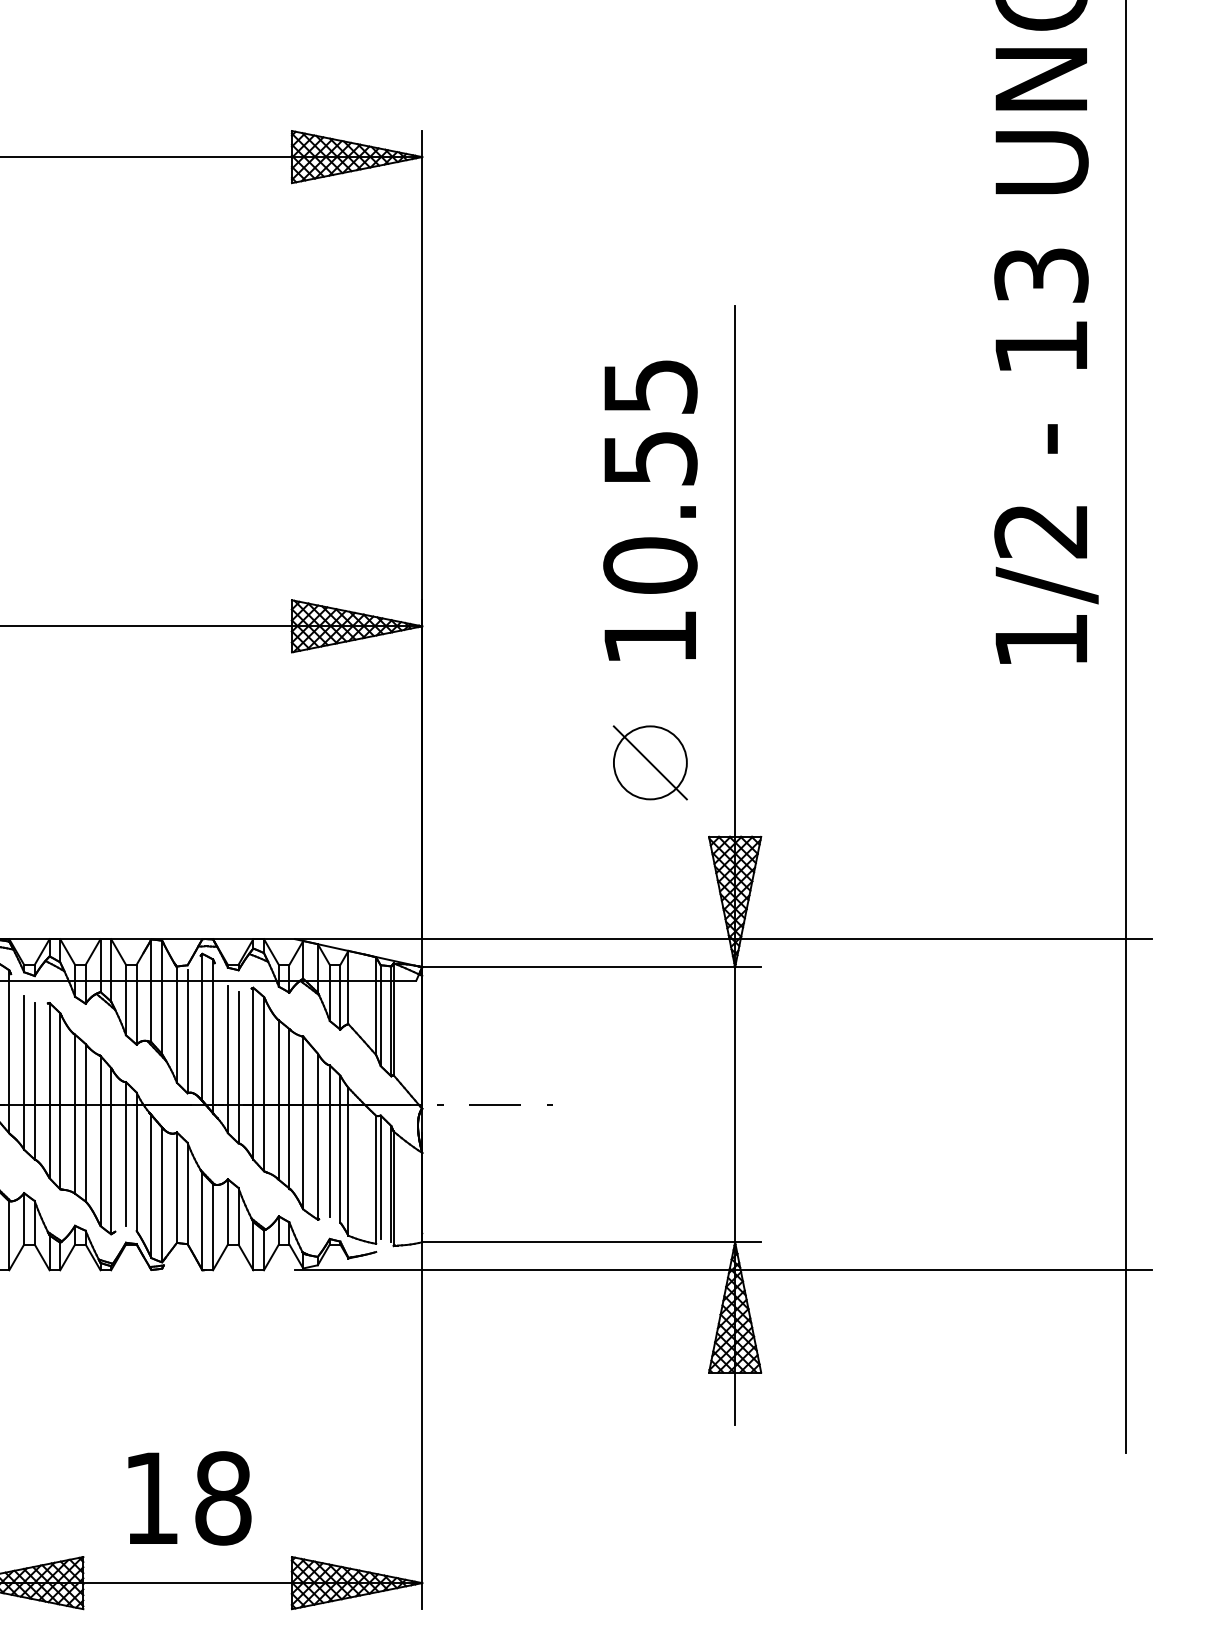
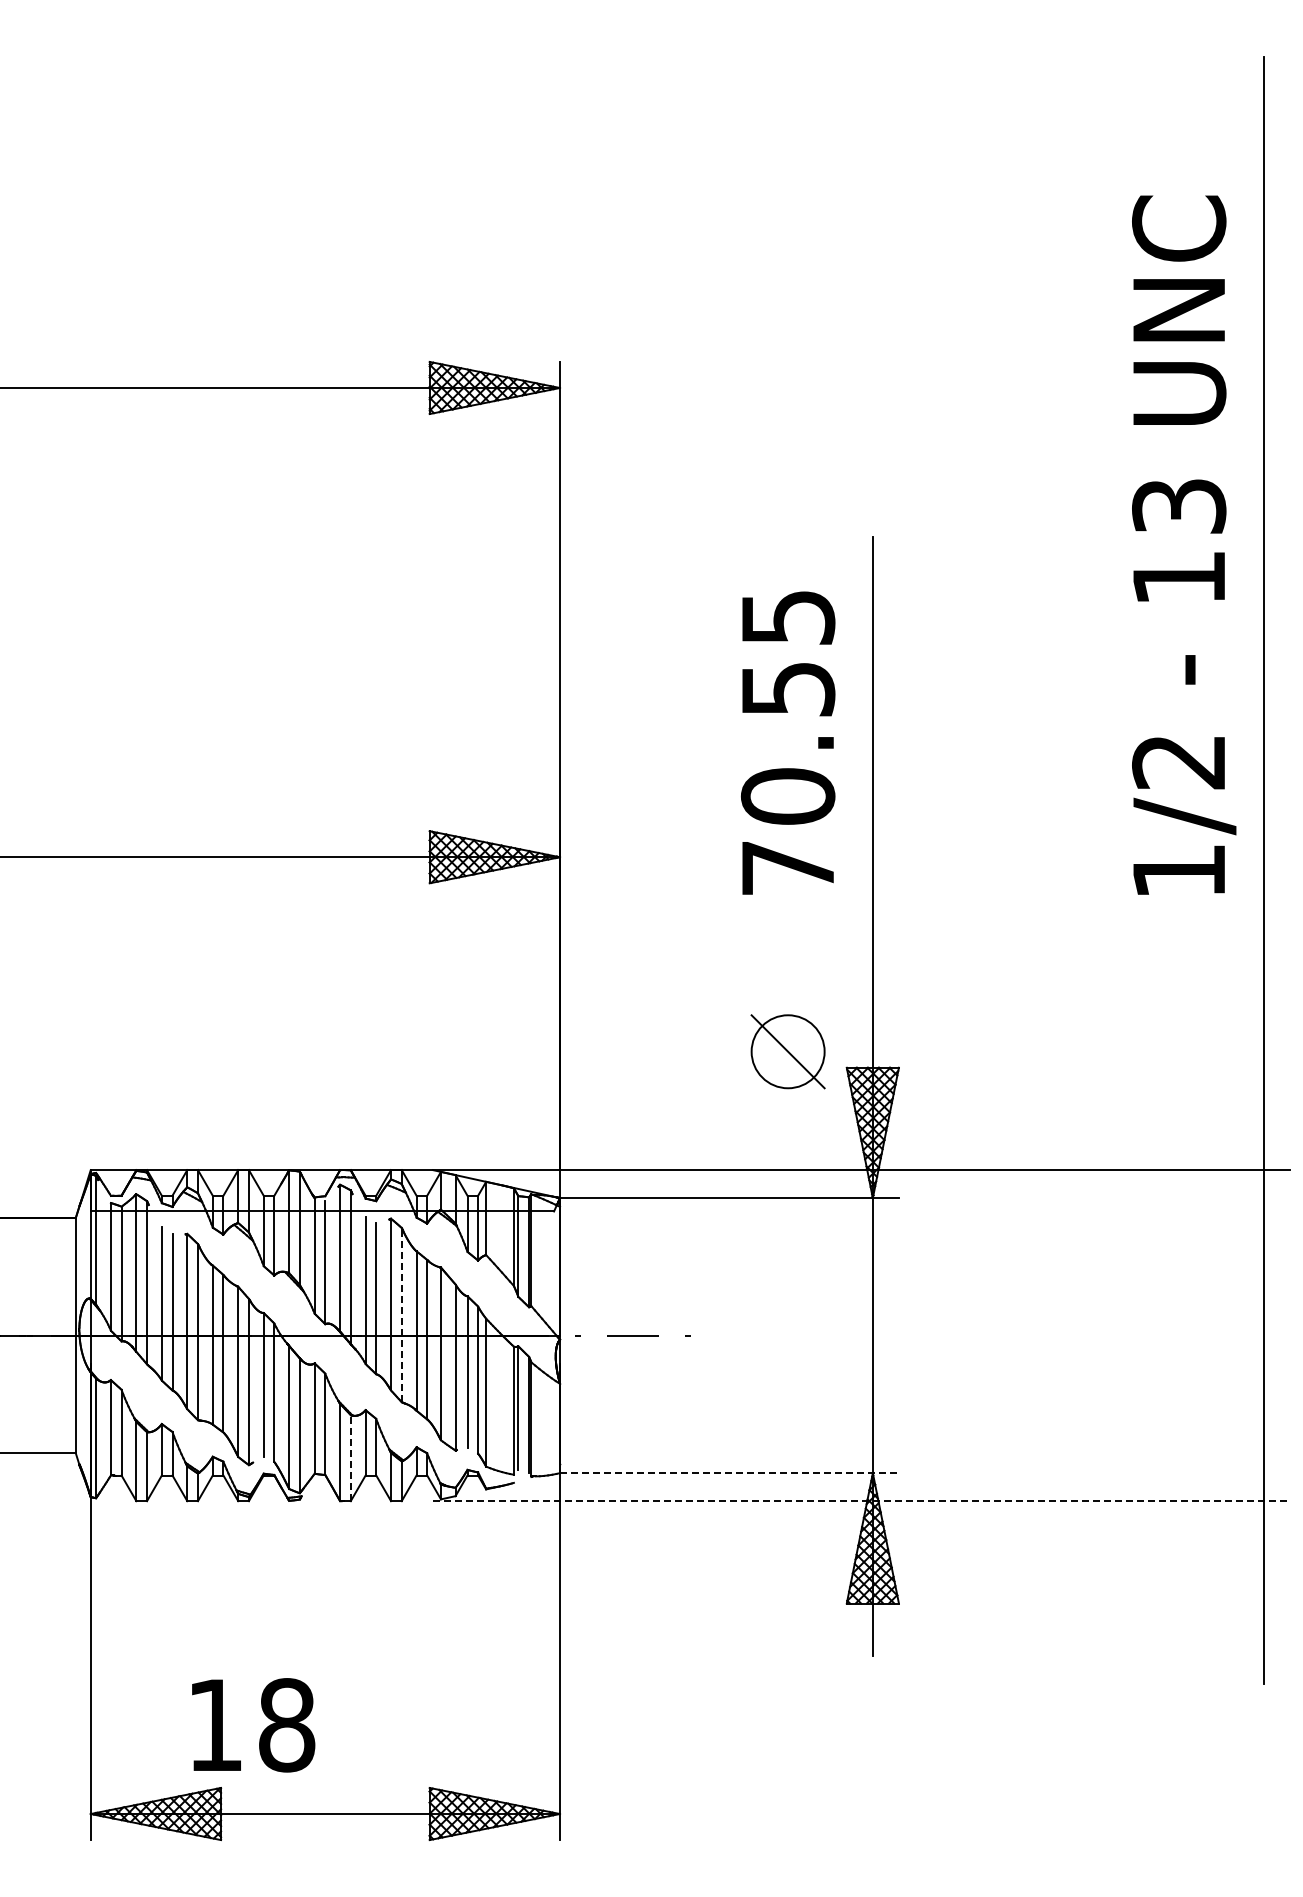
text: (649, 637) -> (787, 868), 10.55 -> 70.55
part: (649, 762) -> (787, 1051), moved
line: (263, 1083) -> (401, 1314), solid -> dashed
line: (212, 1226) -> (350, 1457), solid -> dashed
line: (591, 1242) -> (729, 1473), solid -> dashed
line: (723, 1270) -> (861, 1501), solid -> dashed
text: (189, 1498) -> (253, 1725), moved

